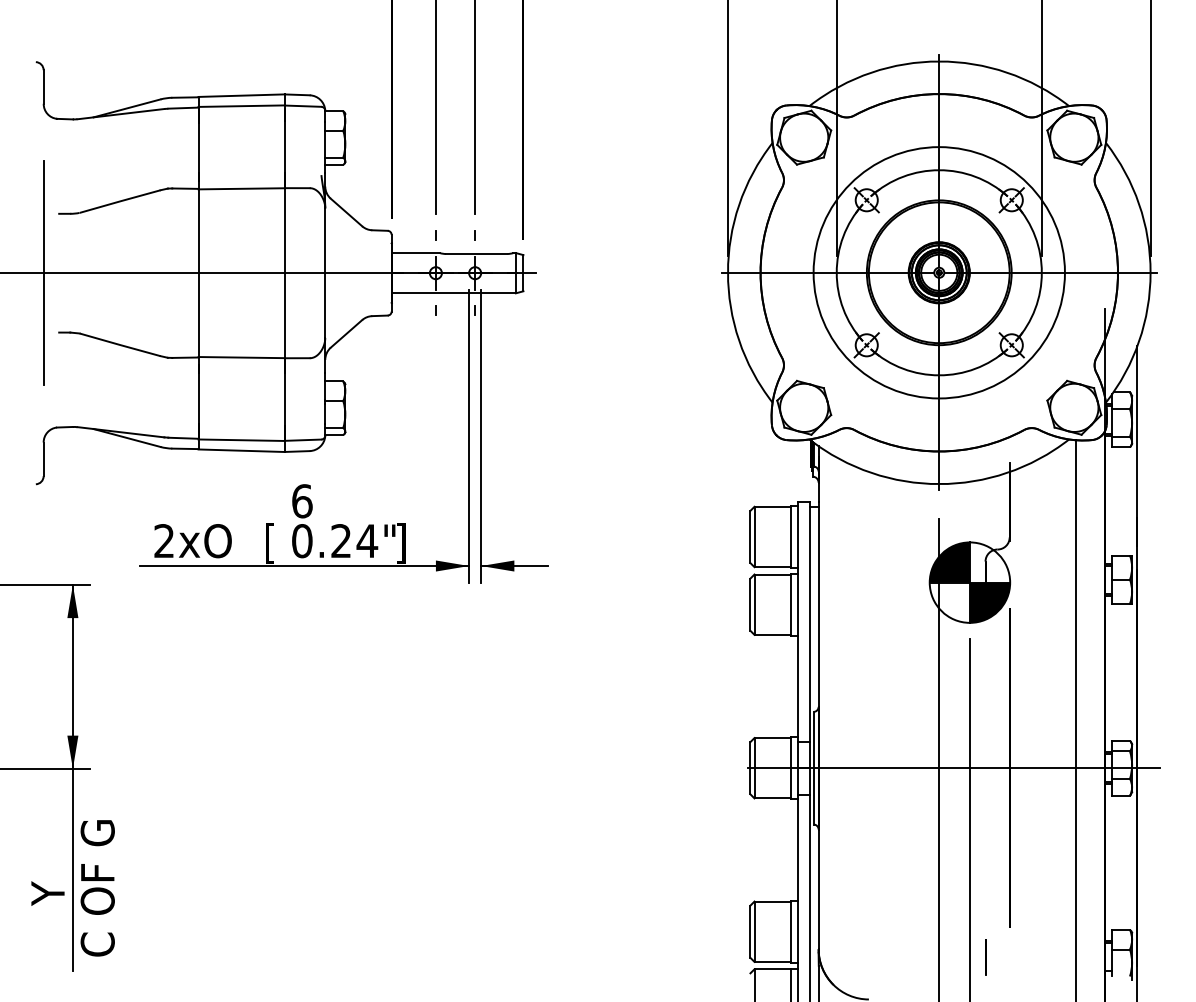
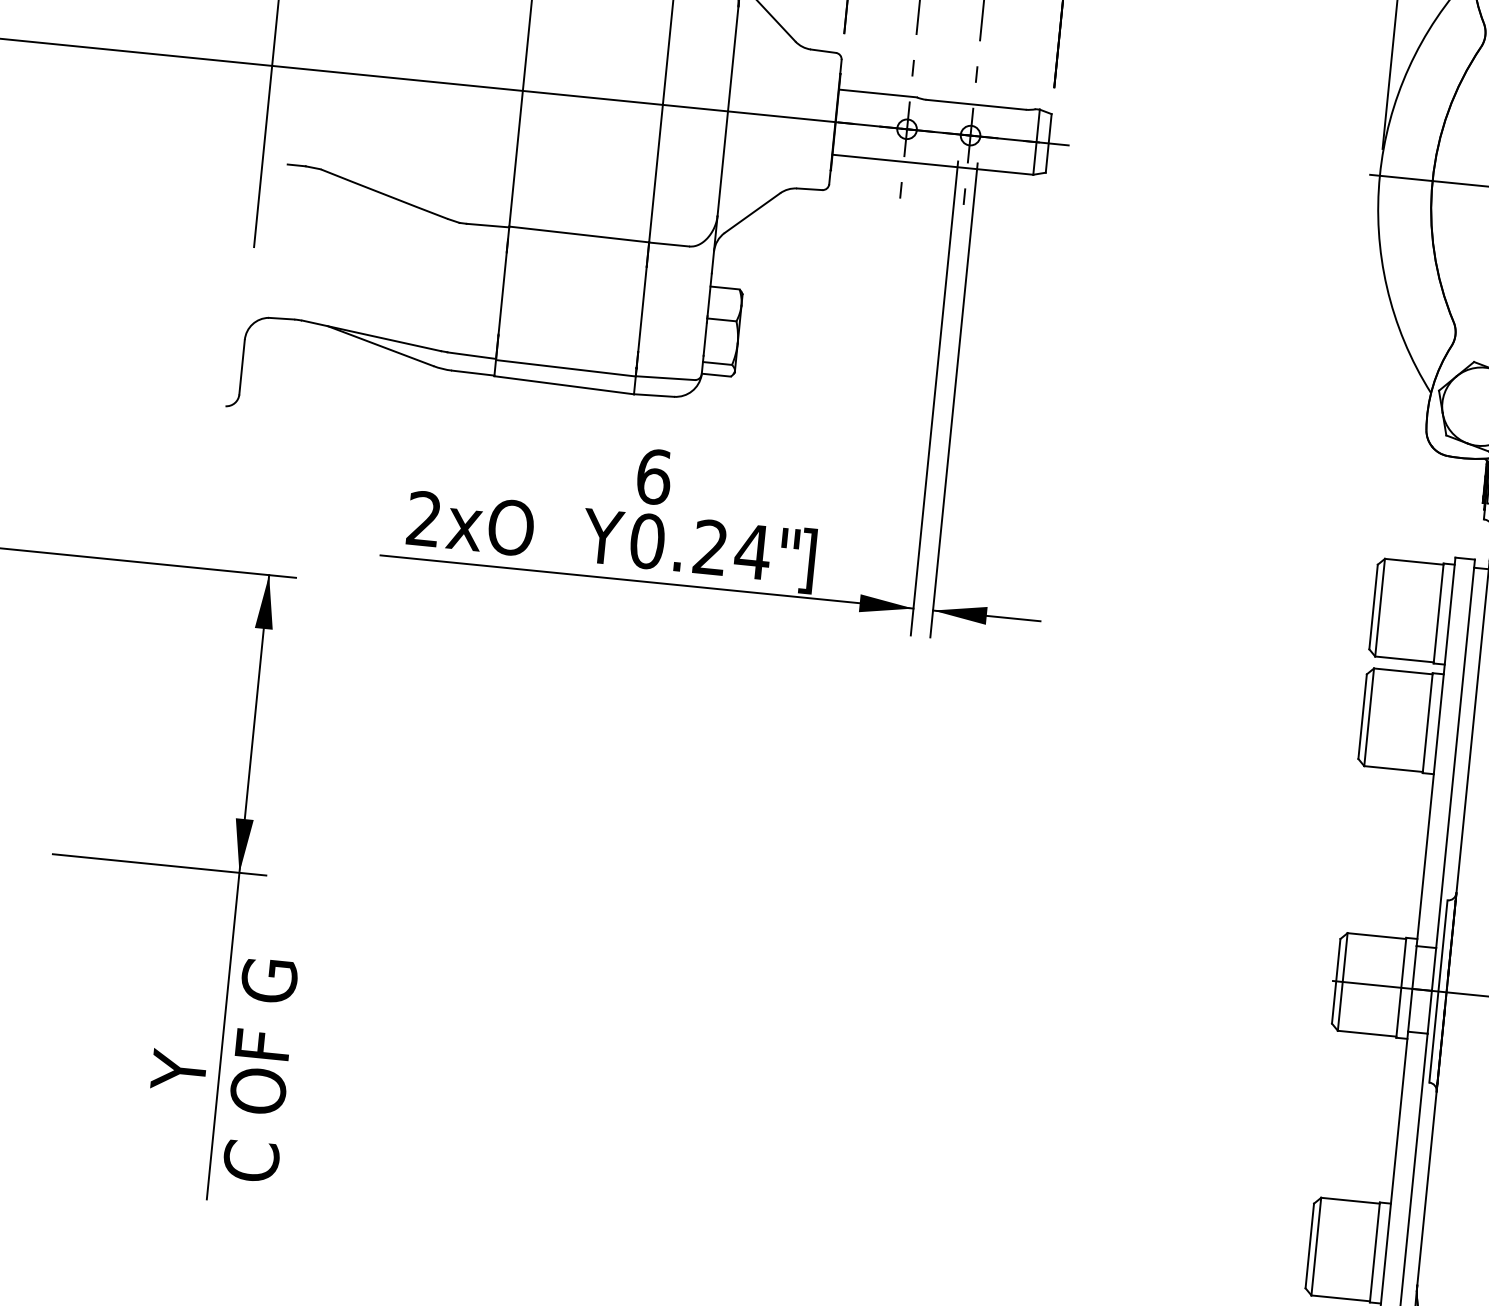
text: (274, 543) -> (602, 540), [ -> Y

